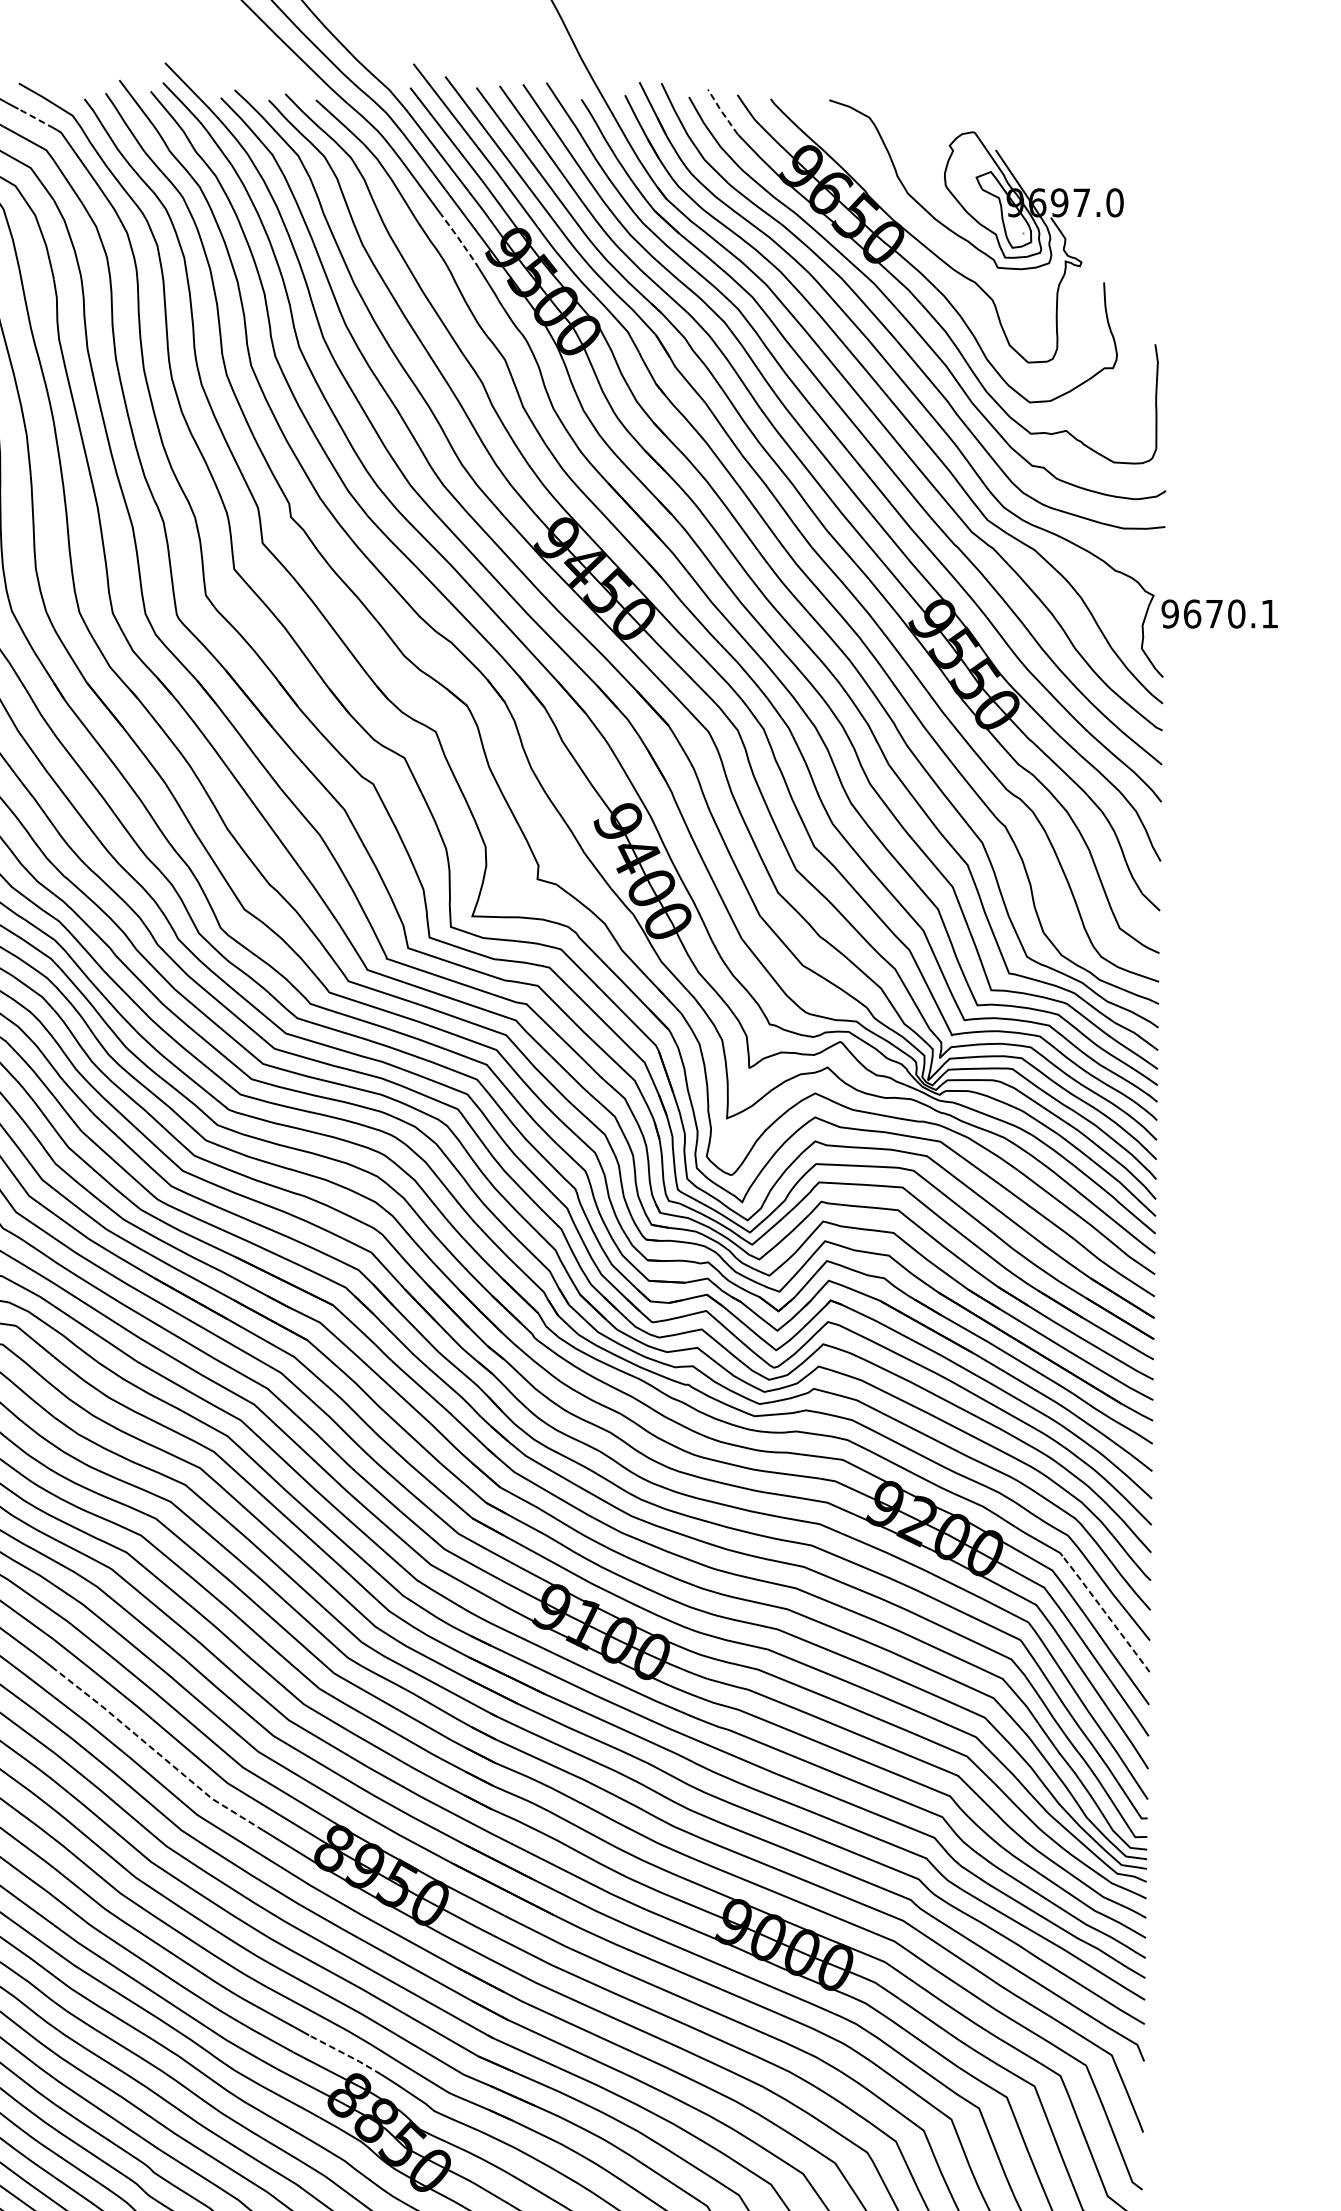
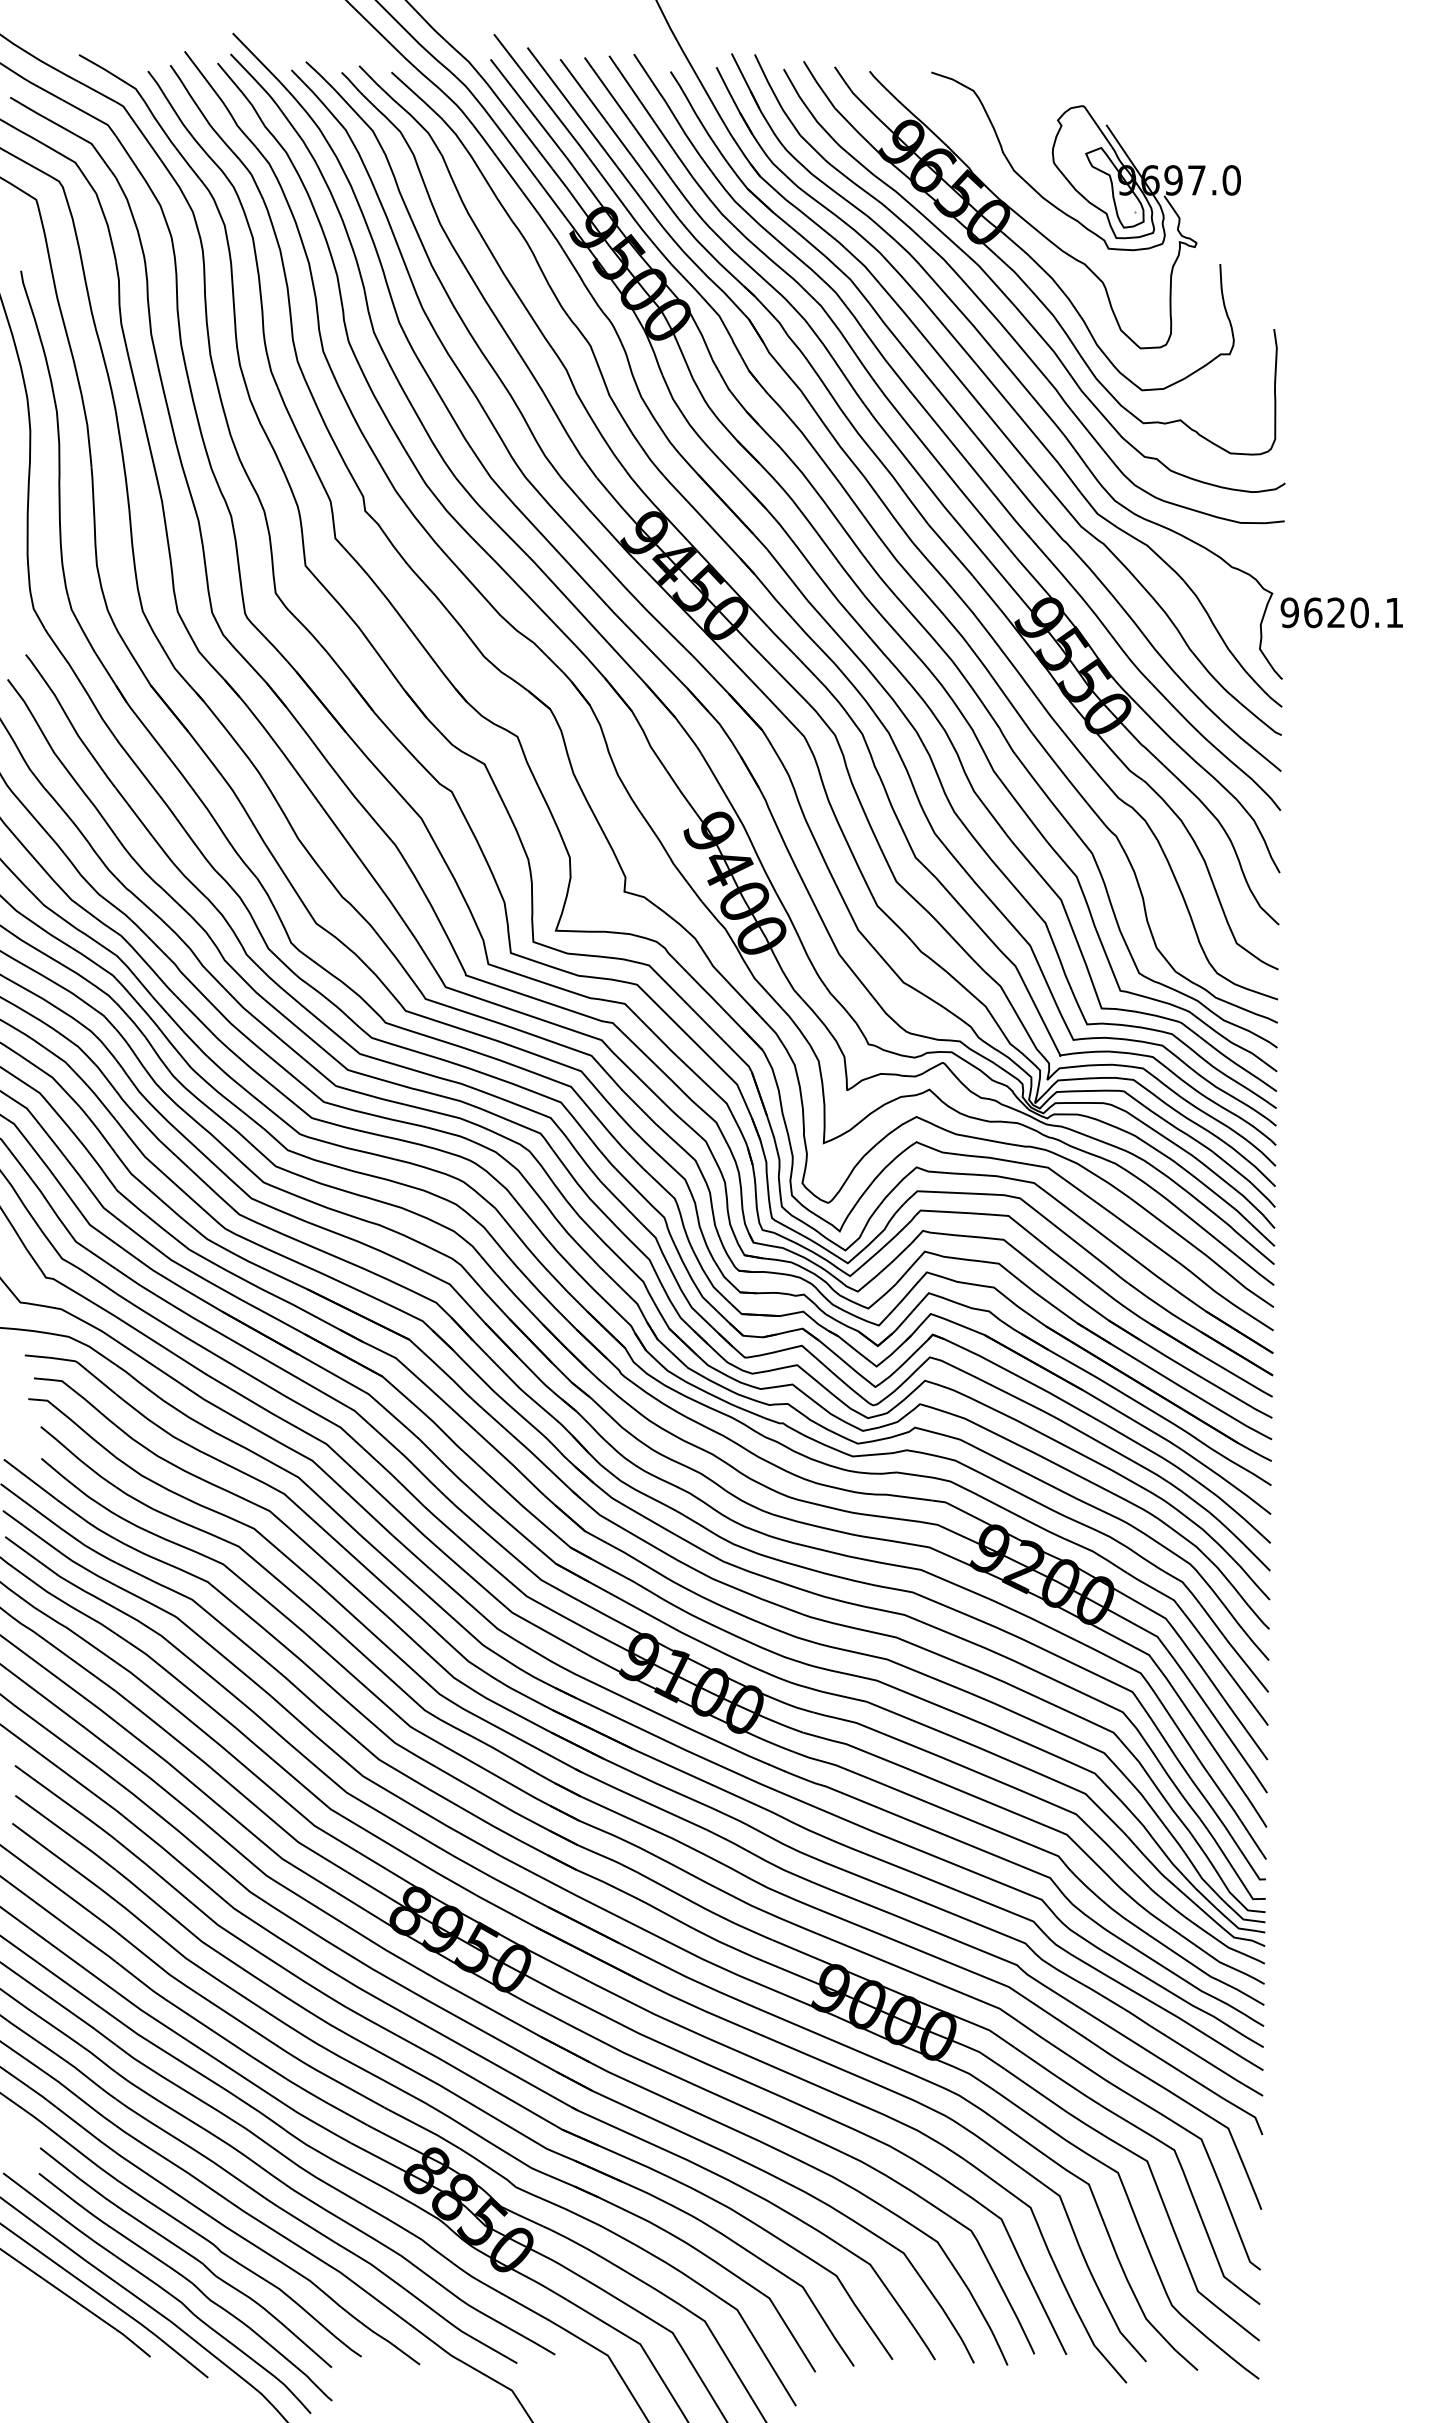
line: (722, 111) -> (818, 84), dashed -> solid
line: (35, 118) -> (96, 91), dashed -> solid
line: (460, 240) -> (543, 220), dashed -> solid
text: (1213, 613) -> (1335, 612), 9670.1 -> 9620.1
line: (1106, 1614) -> (1222, 1664), dashed -> solid
line: (156, 1751) -> (223, 1809), dashed -> solid
line: (345, 2054) -> (422, 2127), dashed -> solid

